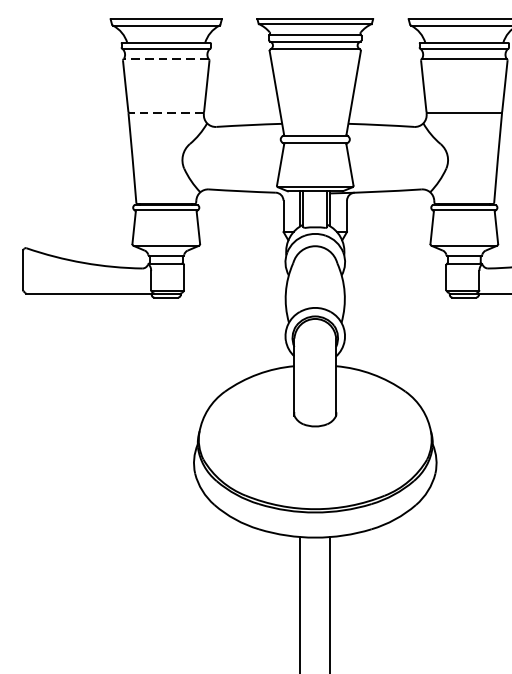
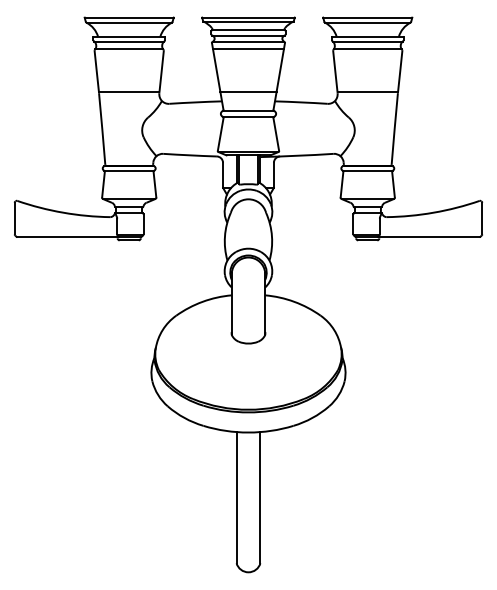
line: (165, 59) -> (128, 49), dashed -> solid
line: (315, 59) -> (248, 49), added
line: (166, 112) -> (129, 92), dashed -> solid
line: (315, 112) -> (248, 92), added

